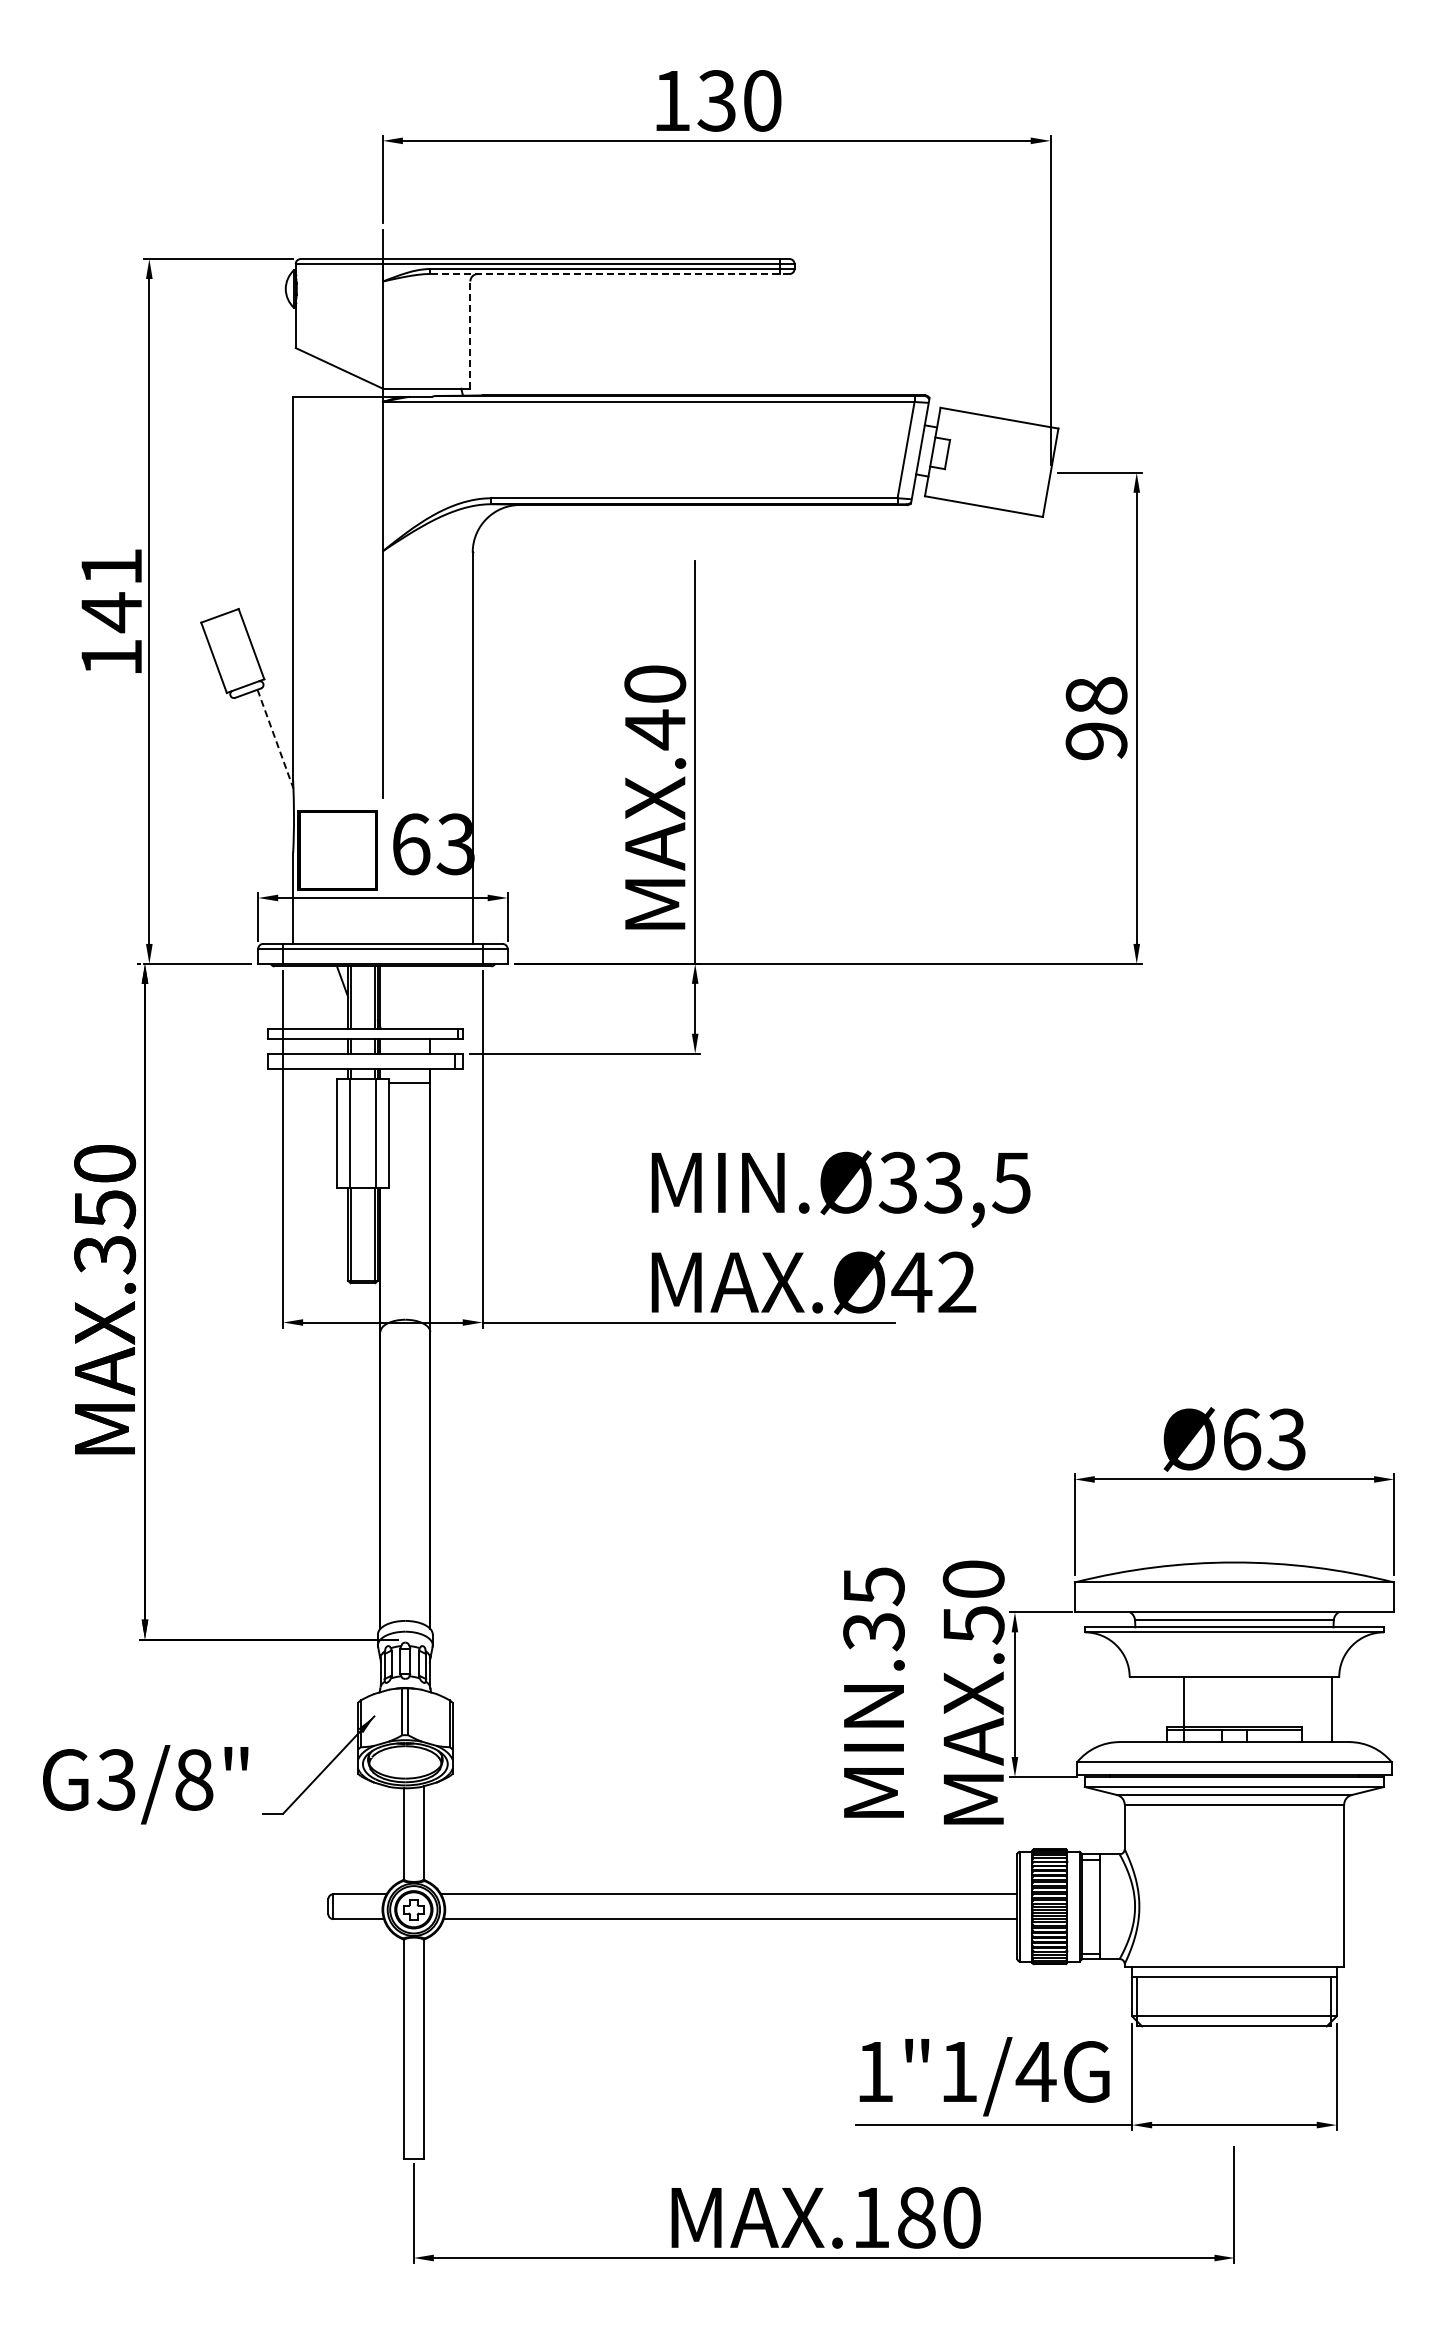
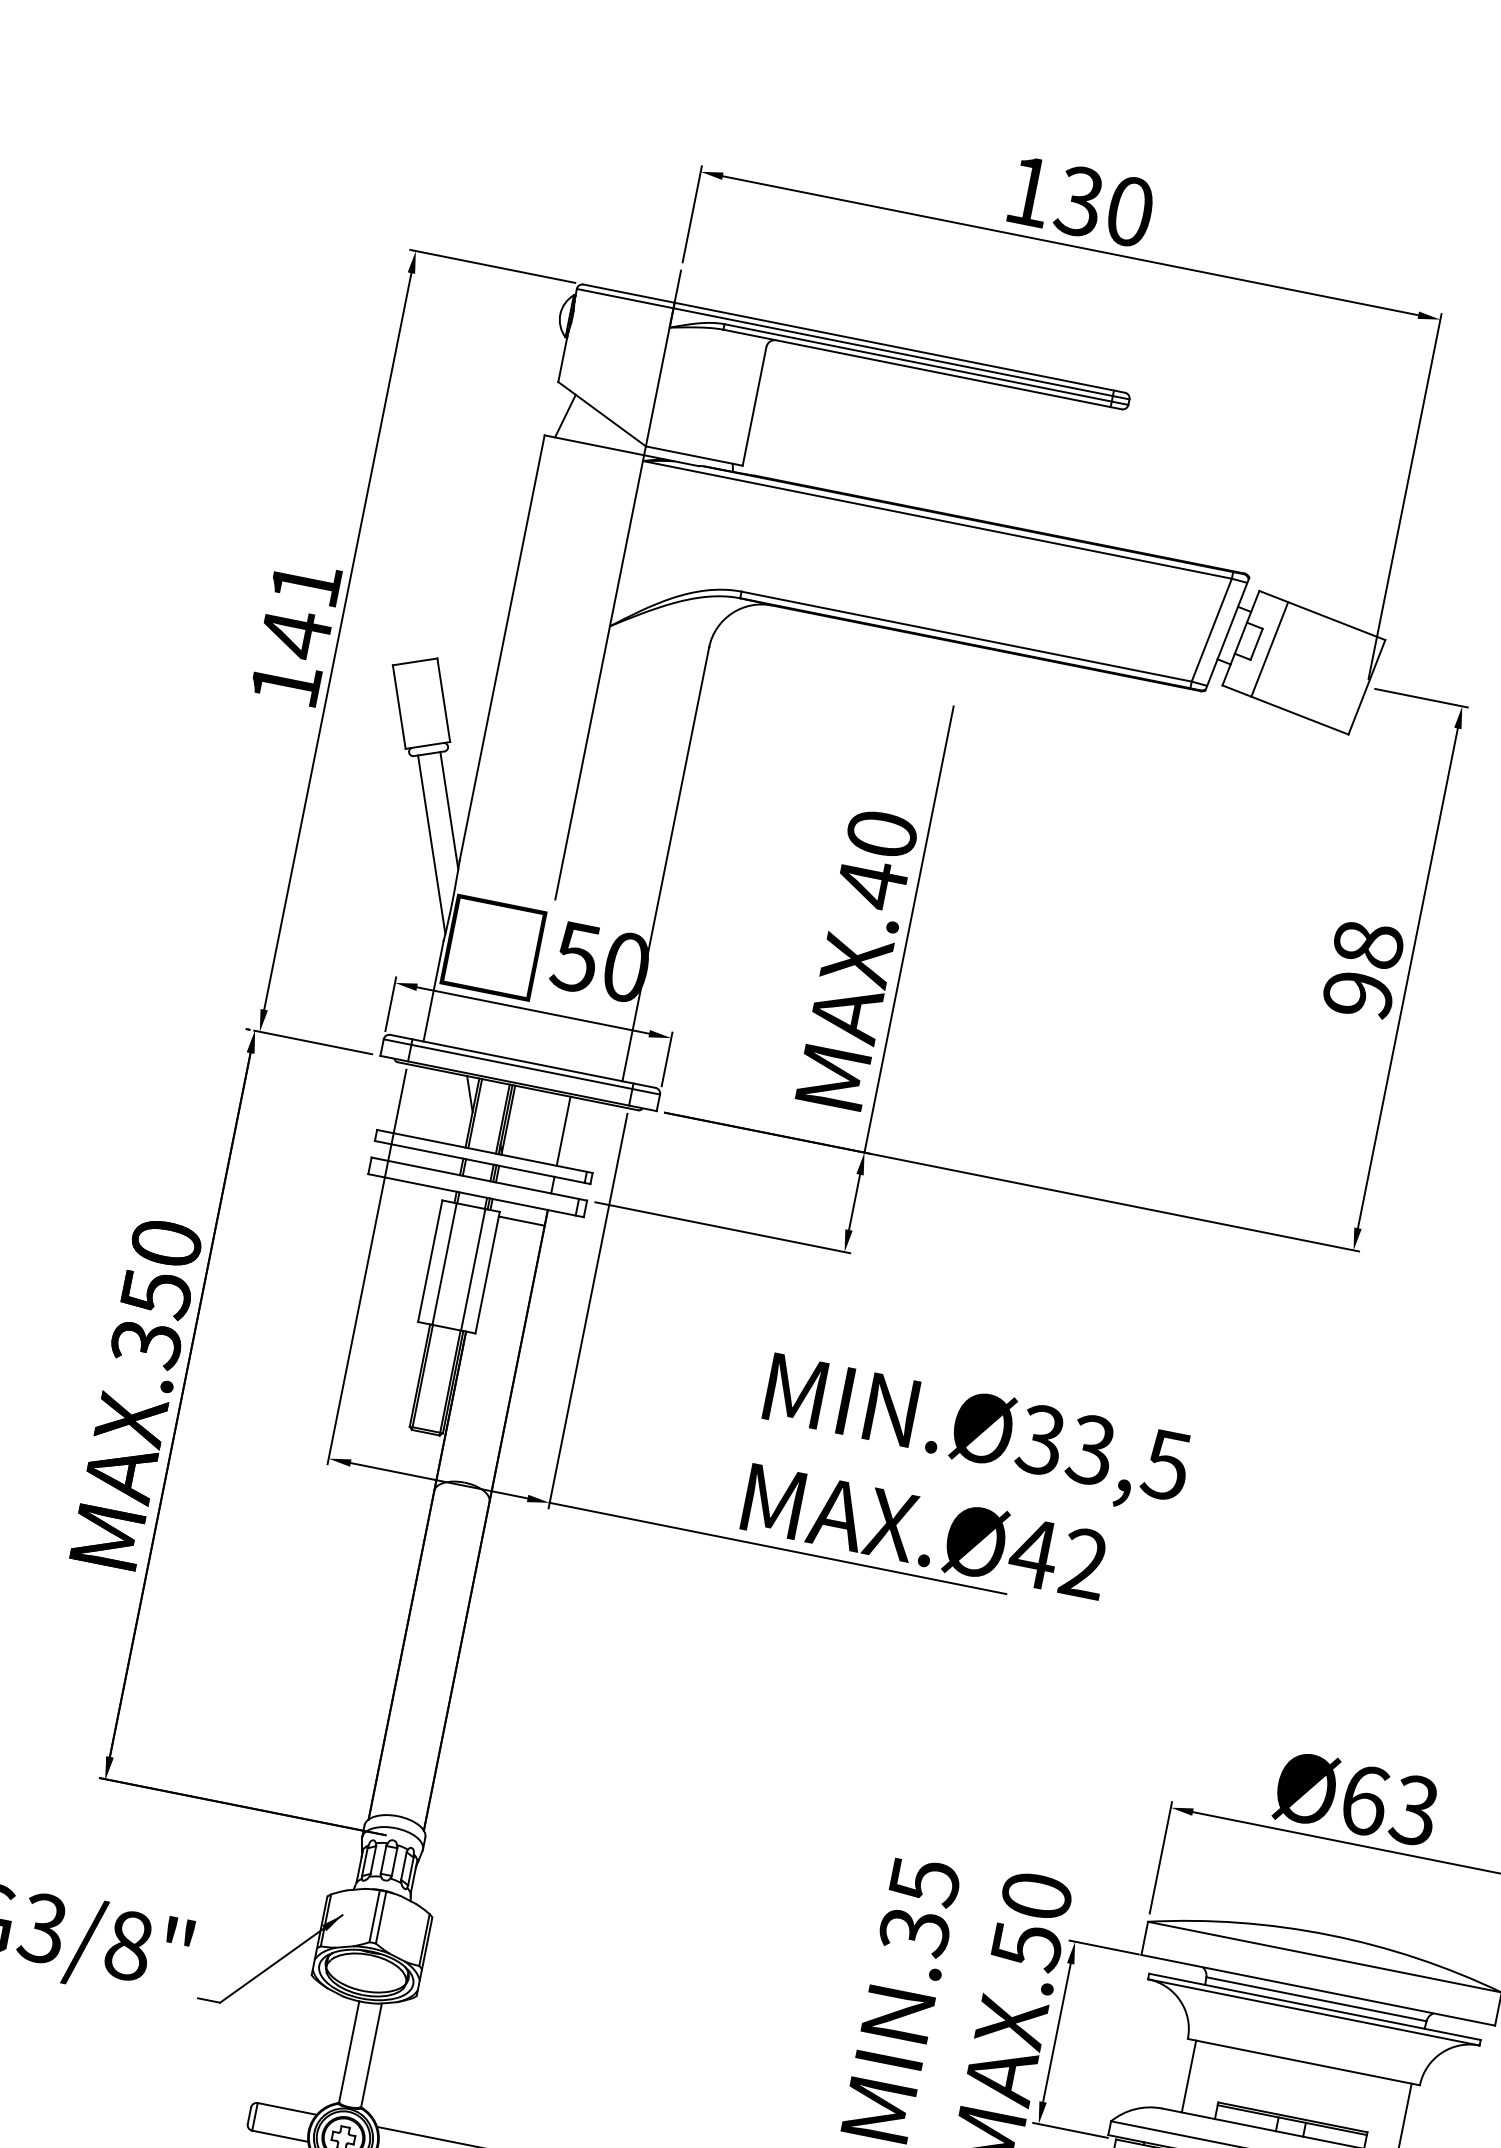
line: (609, 274) -> (922, 370), dashed -> solid
line: (470, 335) -> (754, 406), dashed -> solid
line: (307, 376) -> (565, 416), added
line: (959, 456) -> (1269, 649), added
line: (275, 739) -> (449, 811), dashed -> solid
line: (265, 771) -> (431, 844), added
text: (433, 844) -> (601, 962), 63 -> 50
line: (430, 997) -> (563, 1131), added
line: (1184, 1709) -> (1189, 2076), moved

